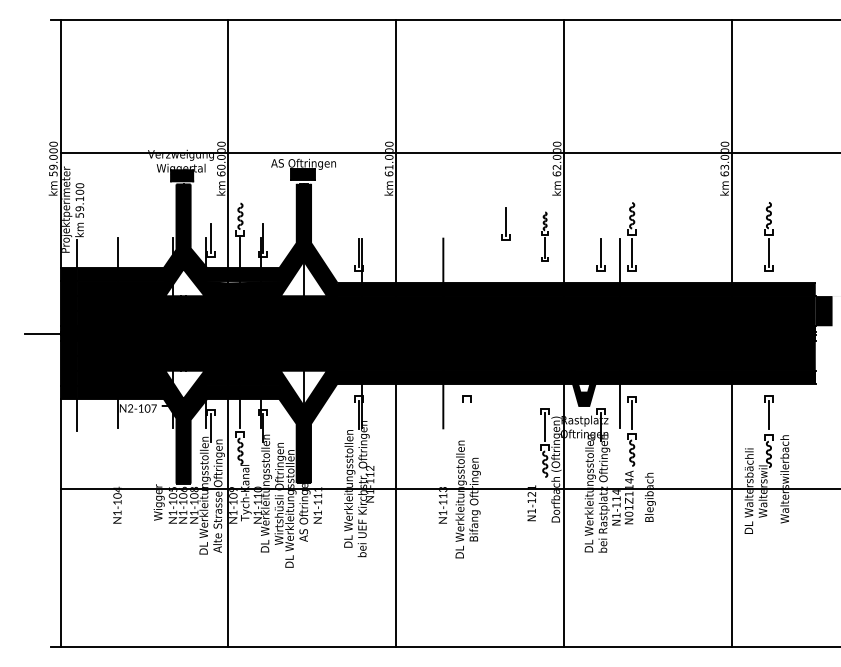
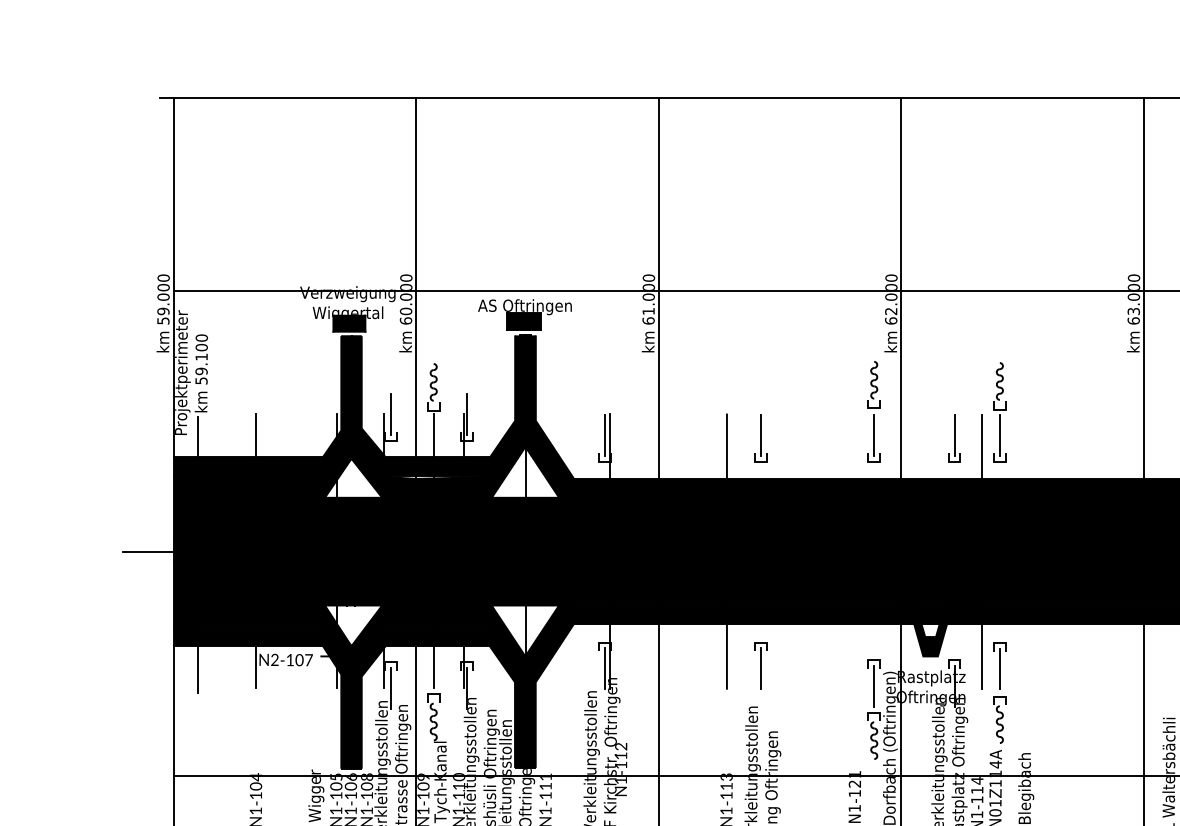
part: (505, 223) -> (760, 437), moved
part: (544, 236) -> (873, 411), size x1.43
line: (466, 414) -> (760, 668), added

